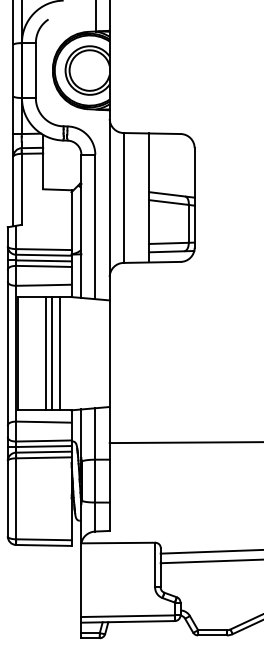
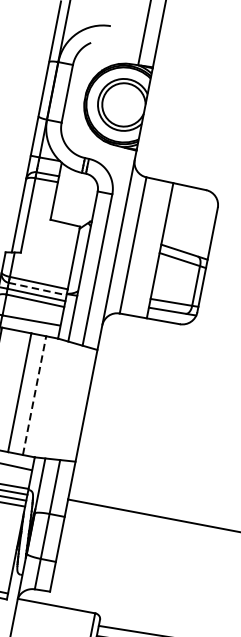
line: (43, 255) -> (37, 289), solid -> dashed
line: (51, 353) -> (25, 393), removed
line: (60, 353) -> (34, 395), solid -> dashed

